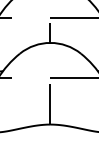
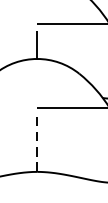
line: (50, 103) -> (37, 142), solid -> dashed

